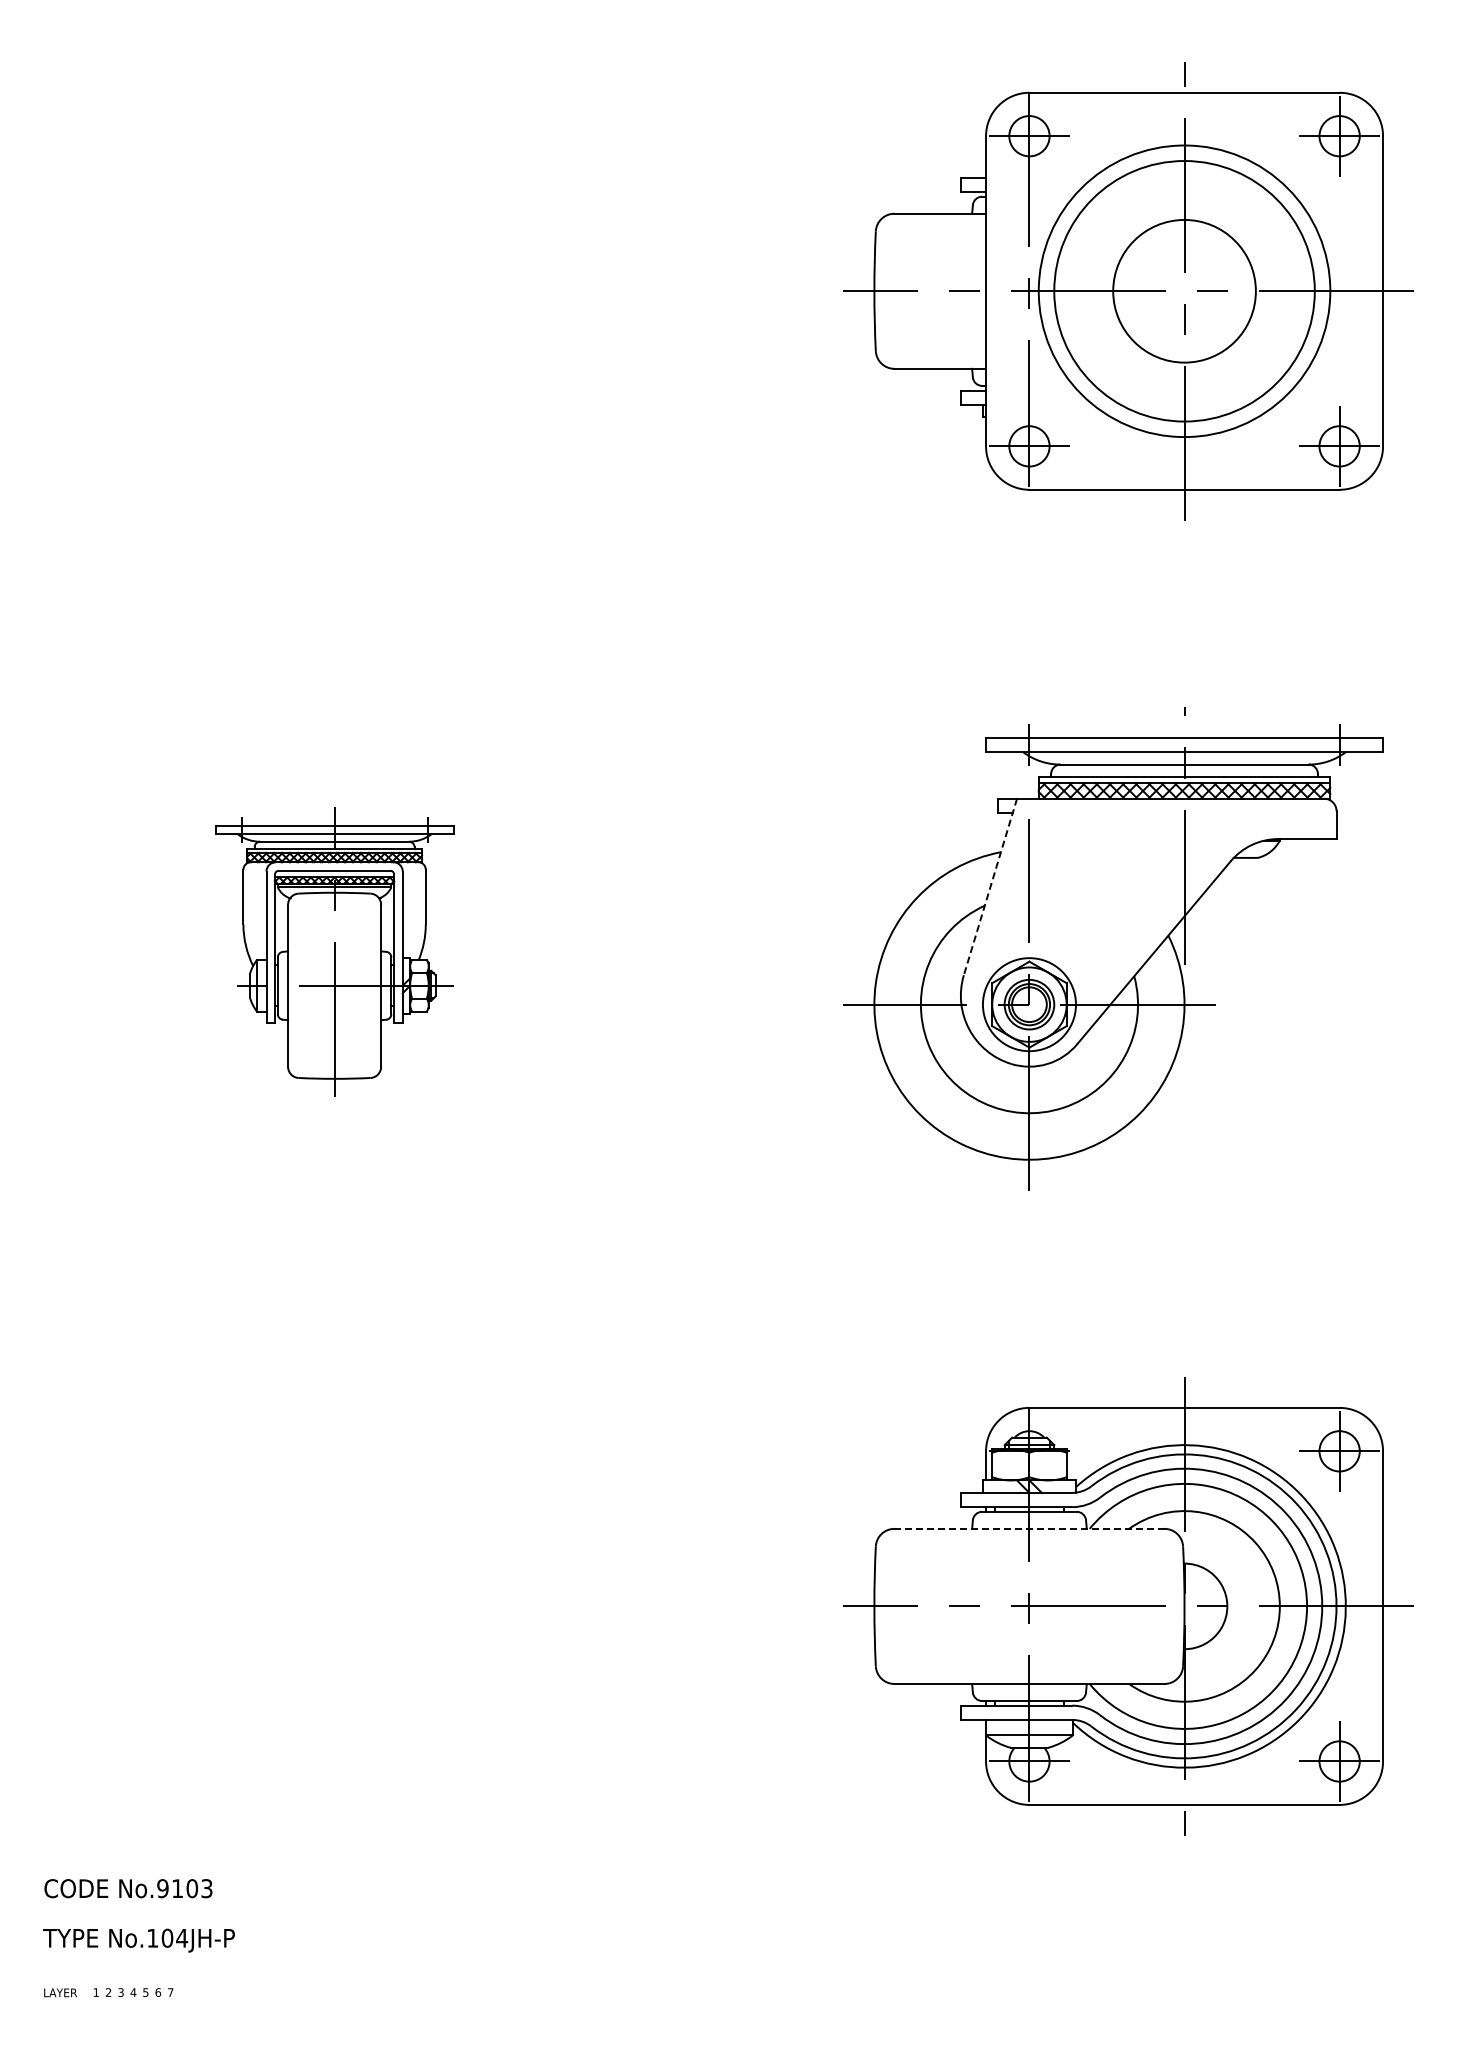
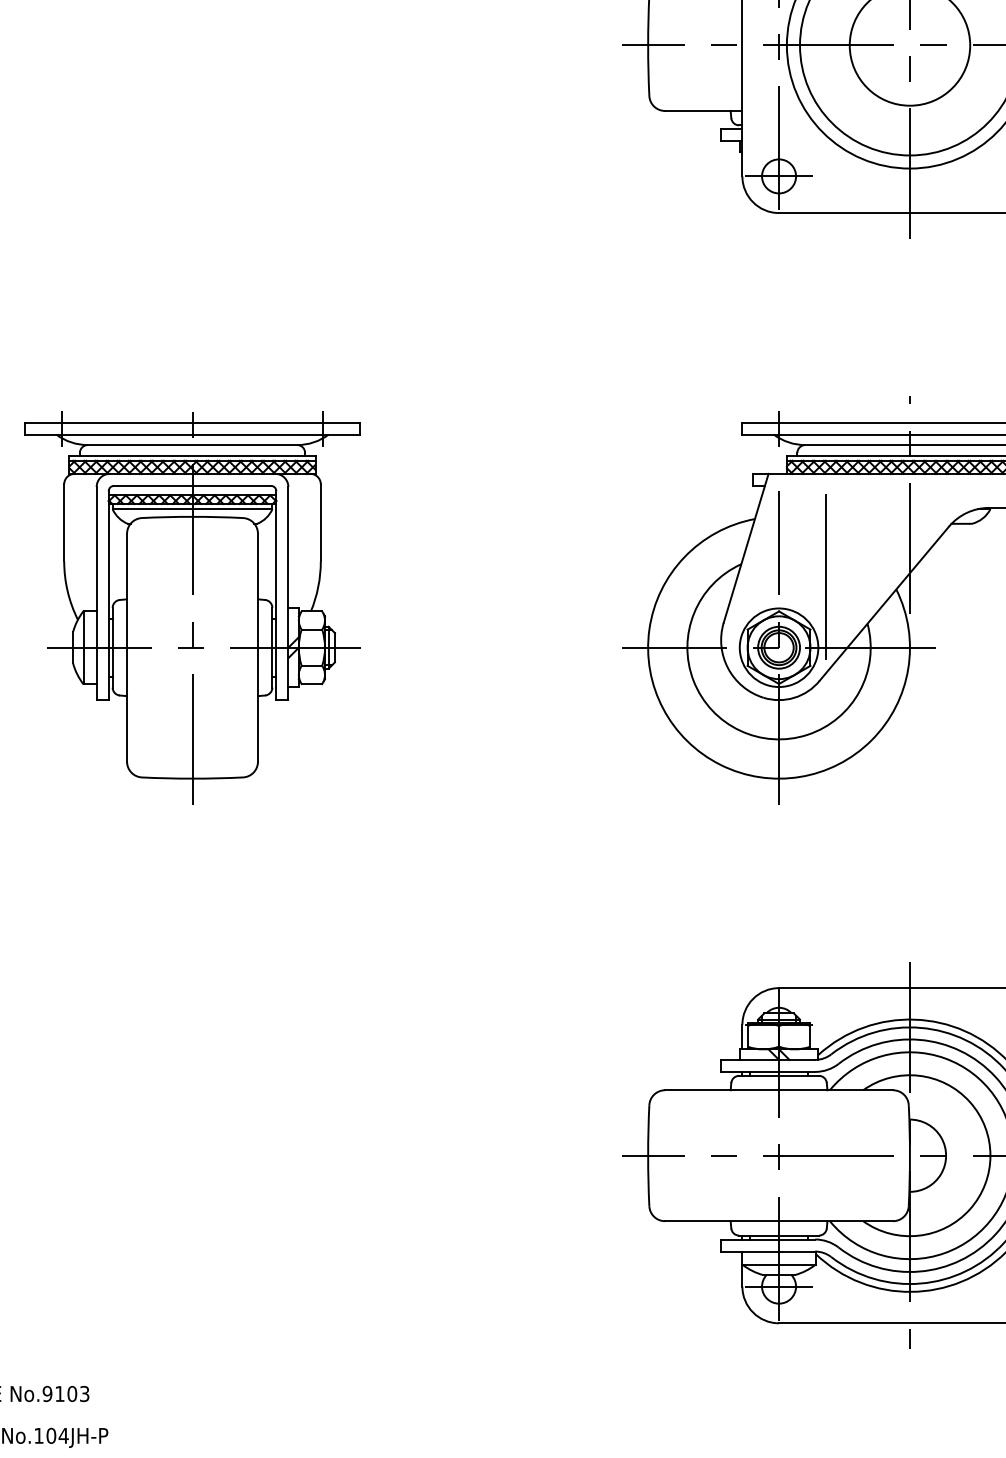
line: (990, 887) -> (746, 548), dashed -> solid
line: (1085, 920) -> (826, 576), added
part: (334, 957) -> (192, 607), size x1.67
line: (1028, 1528) -> (778, 1089), dashed -> solid

